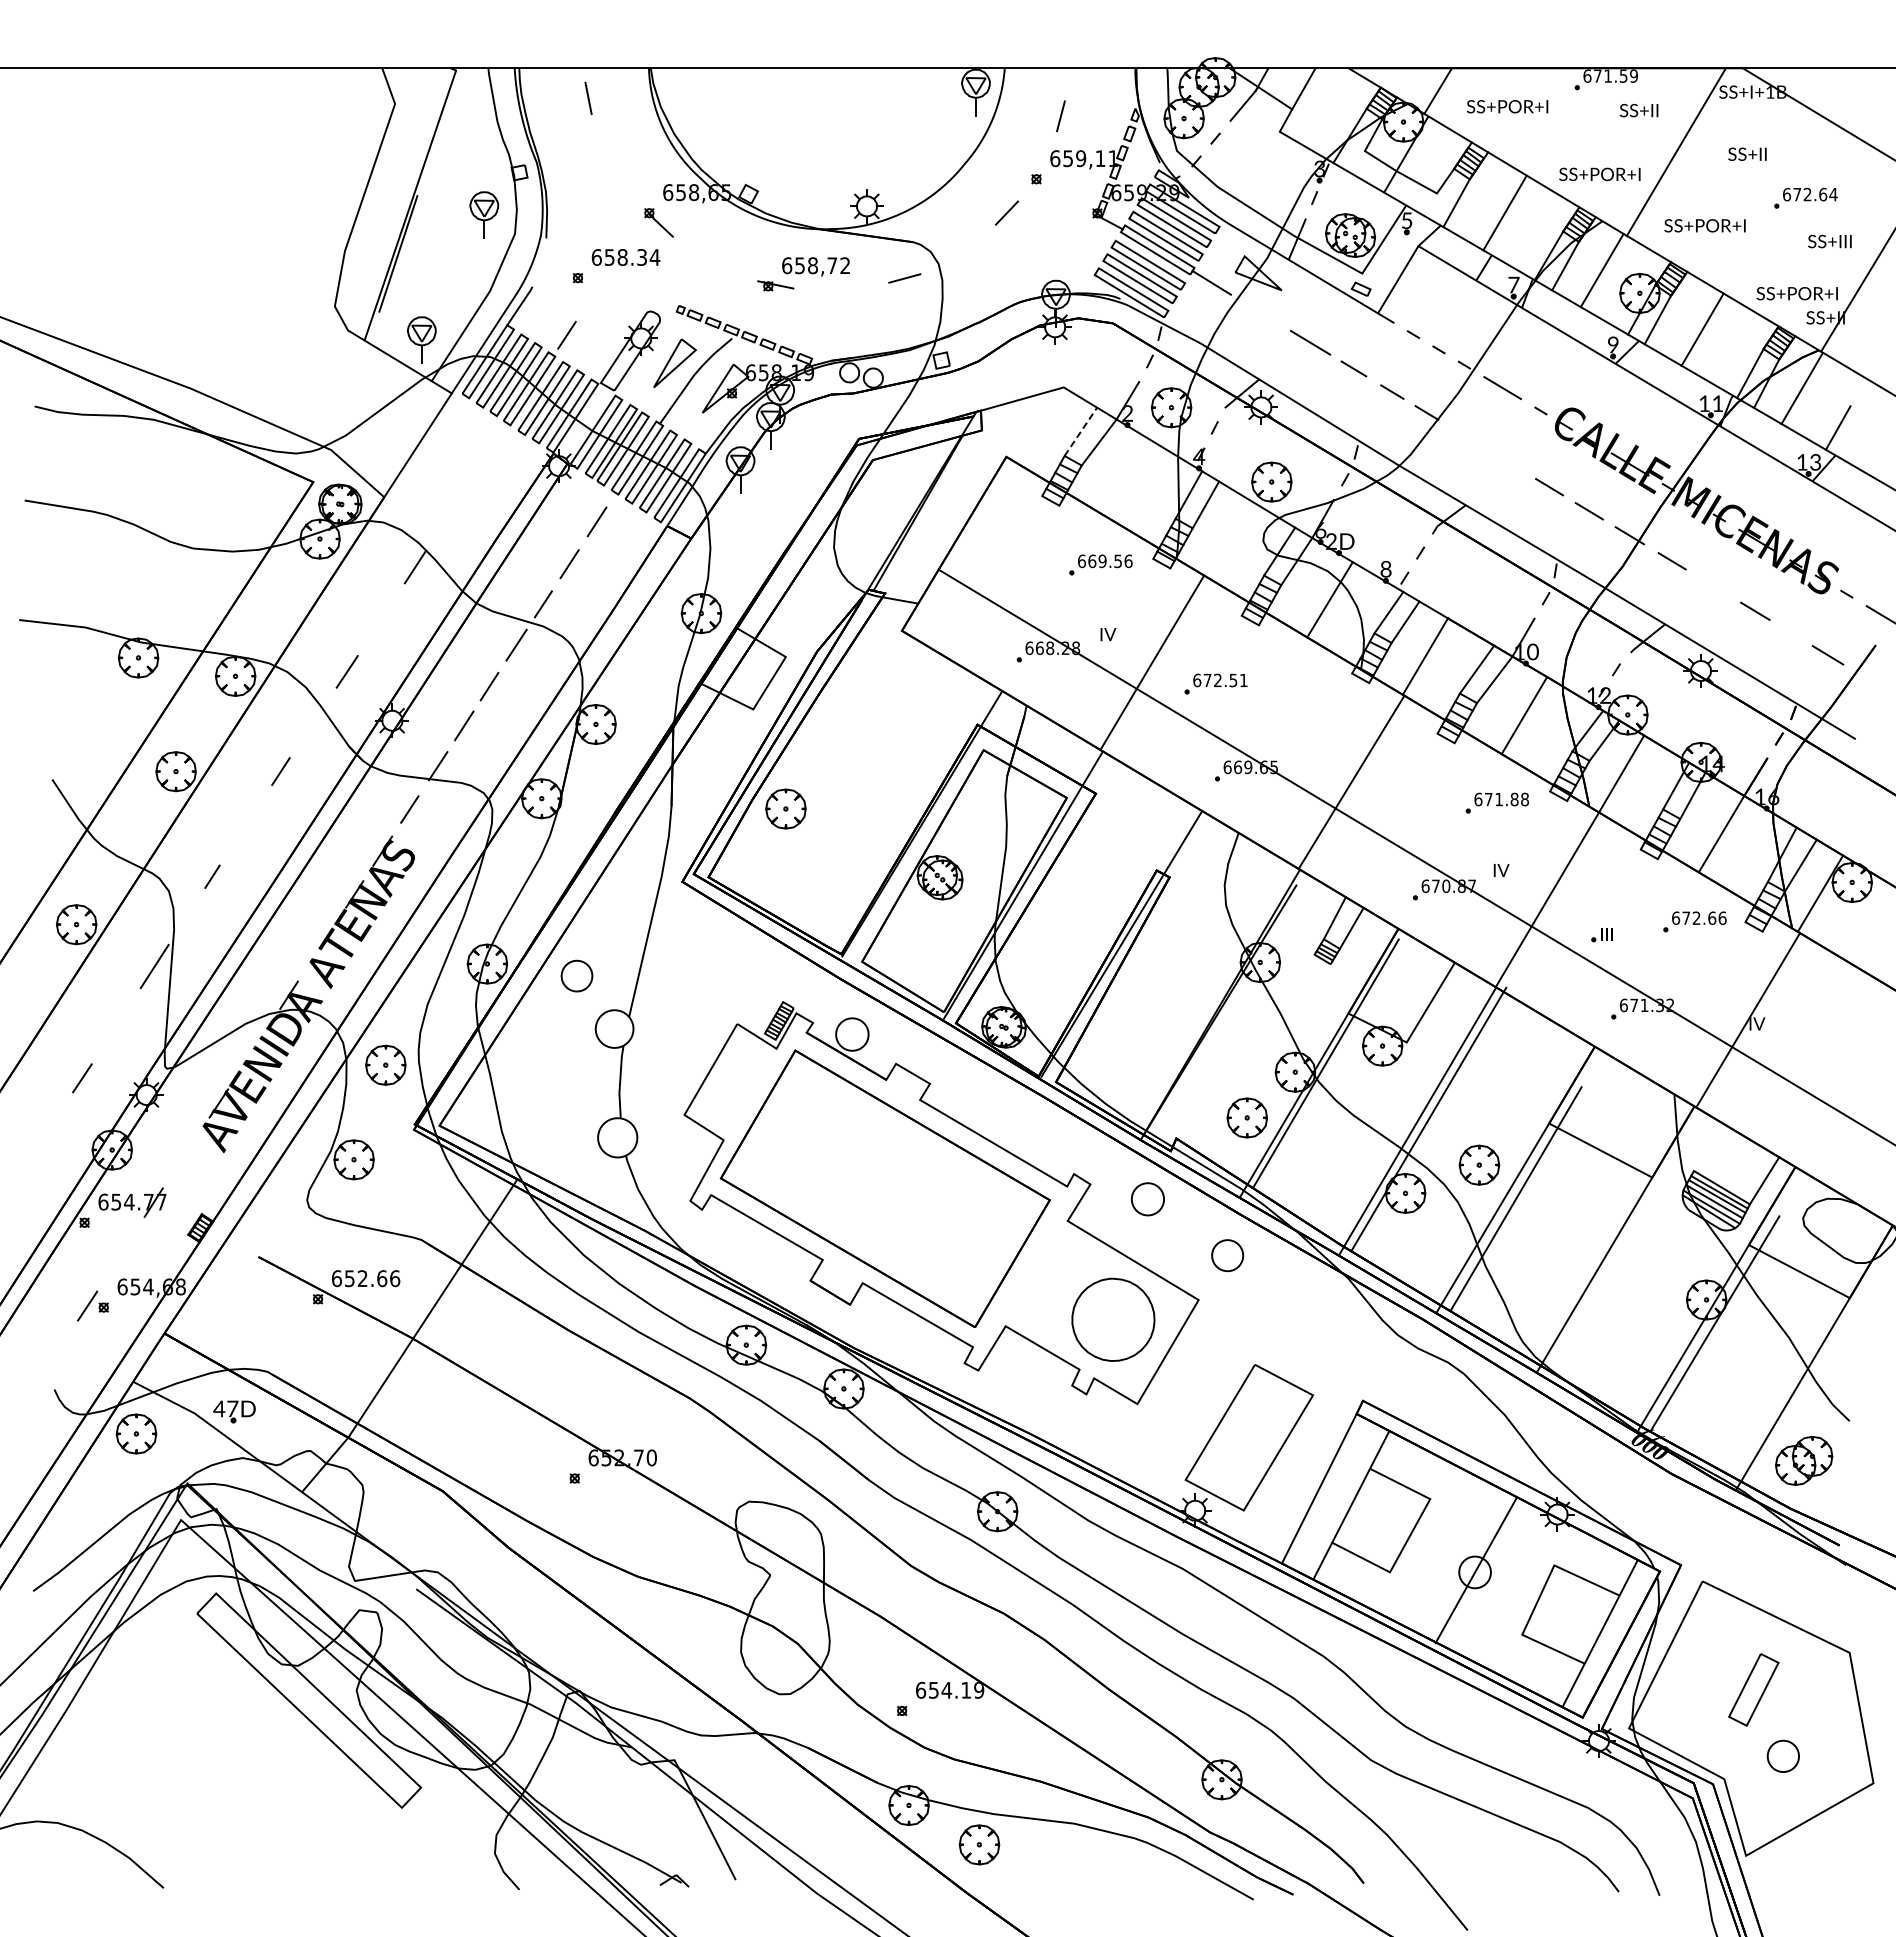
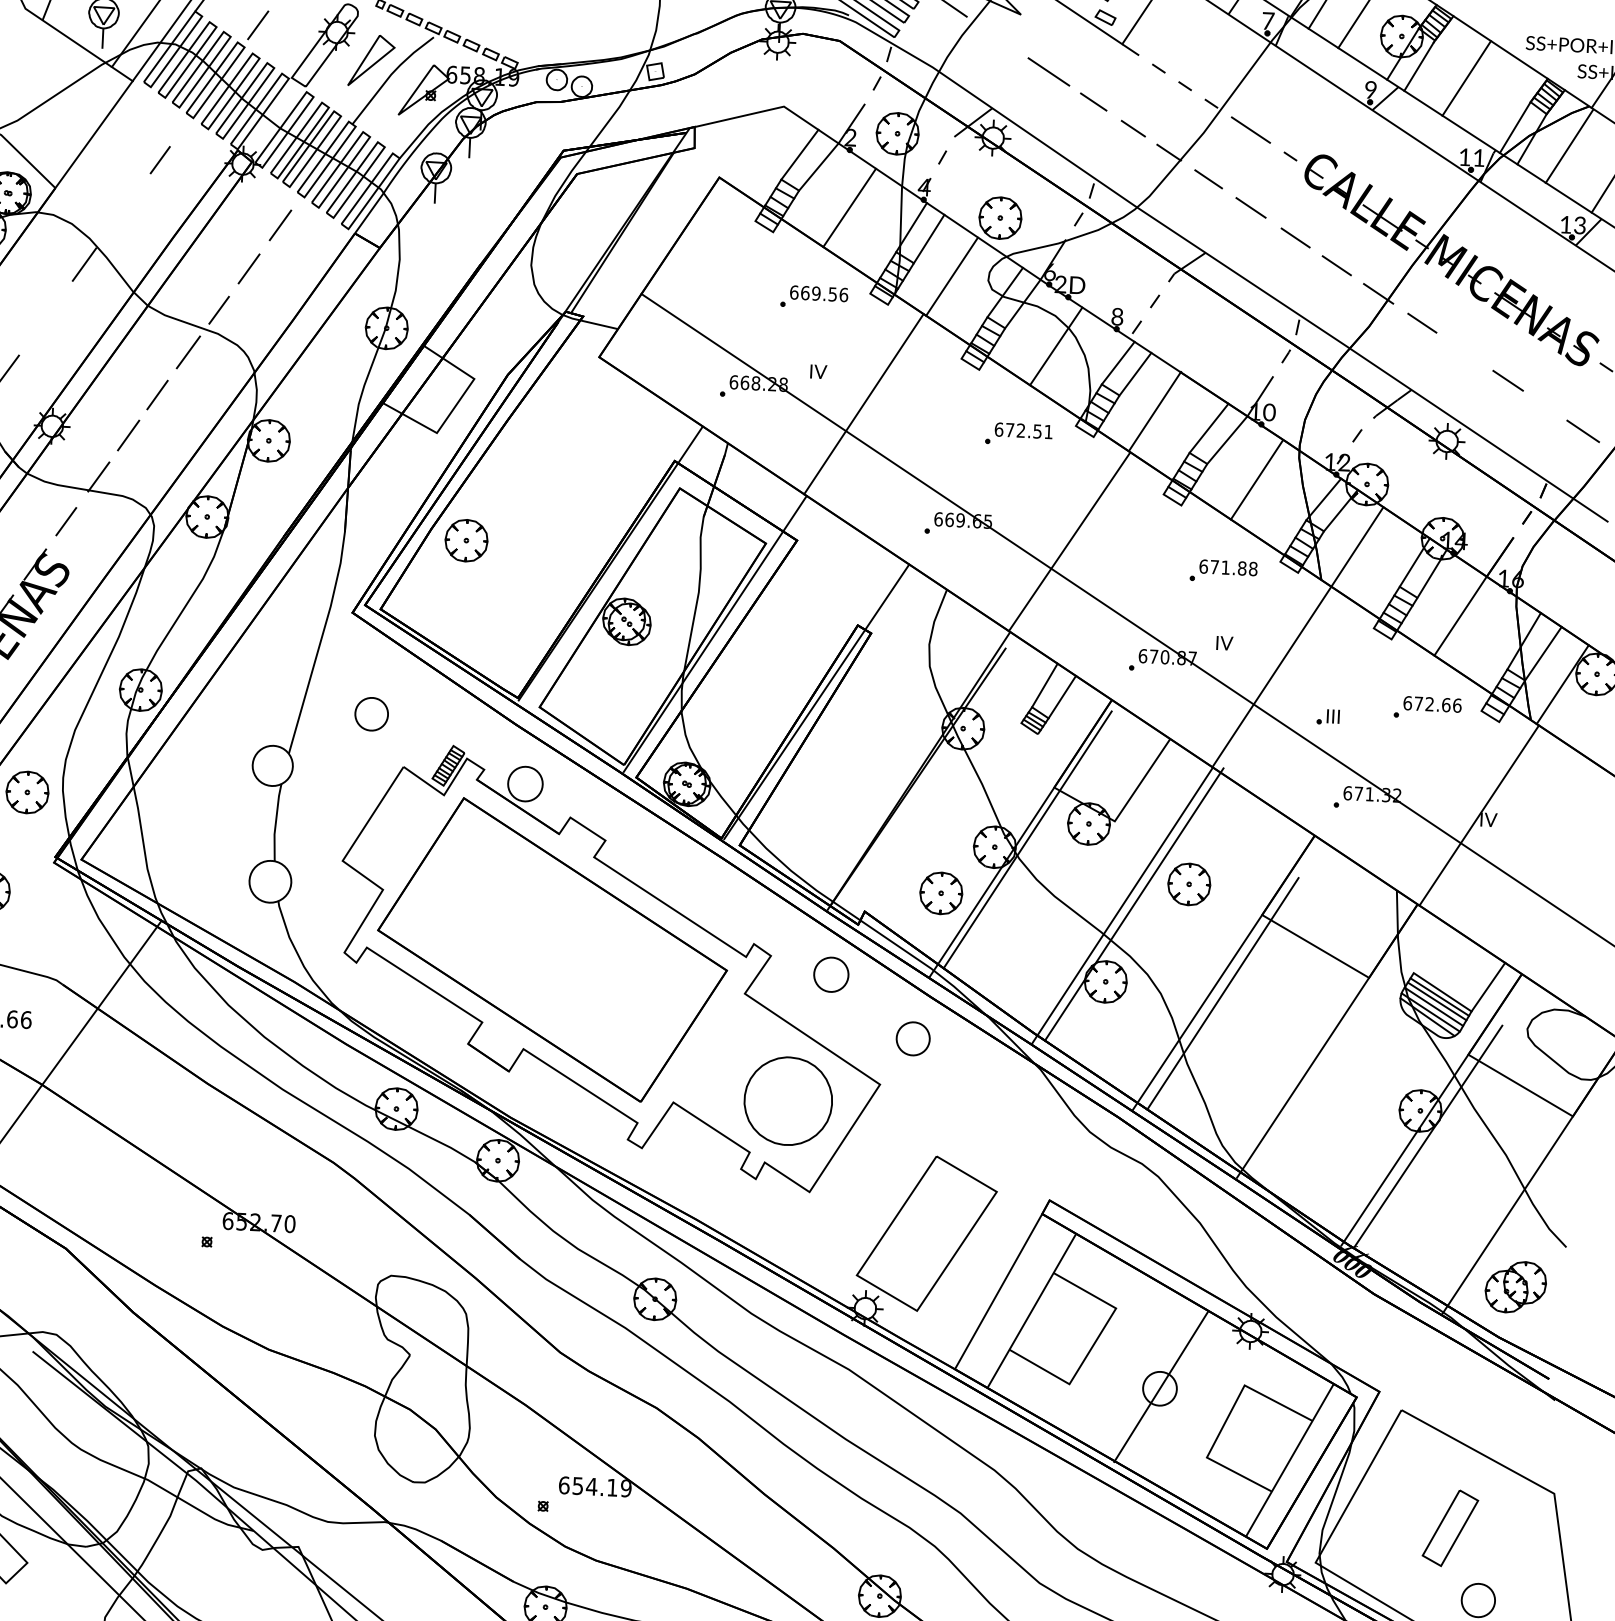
line: (1081, 431) -> (800, 154), dashed -> solid
line: (1465, 435) -> (1208, 178), added
line: (1506, 460) -> (1251, 207), added
line: (481, 465) -> (160, 159), added
line: (1129, 479) -> (849, 207), added
line: (1228, 539) -> (951, 276), added
part: (1215, 683) -> (1018, 433), moved
part: (576, 975) -> (371, 713), moved
part: (1479, 1164) -> (1189, 883), moved

